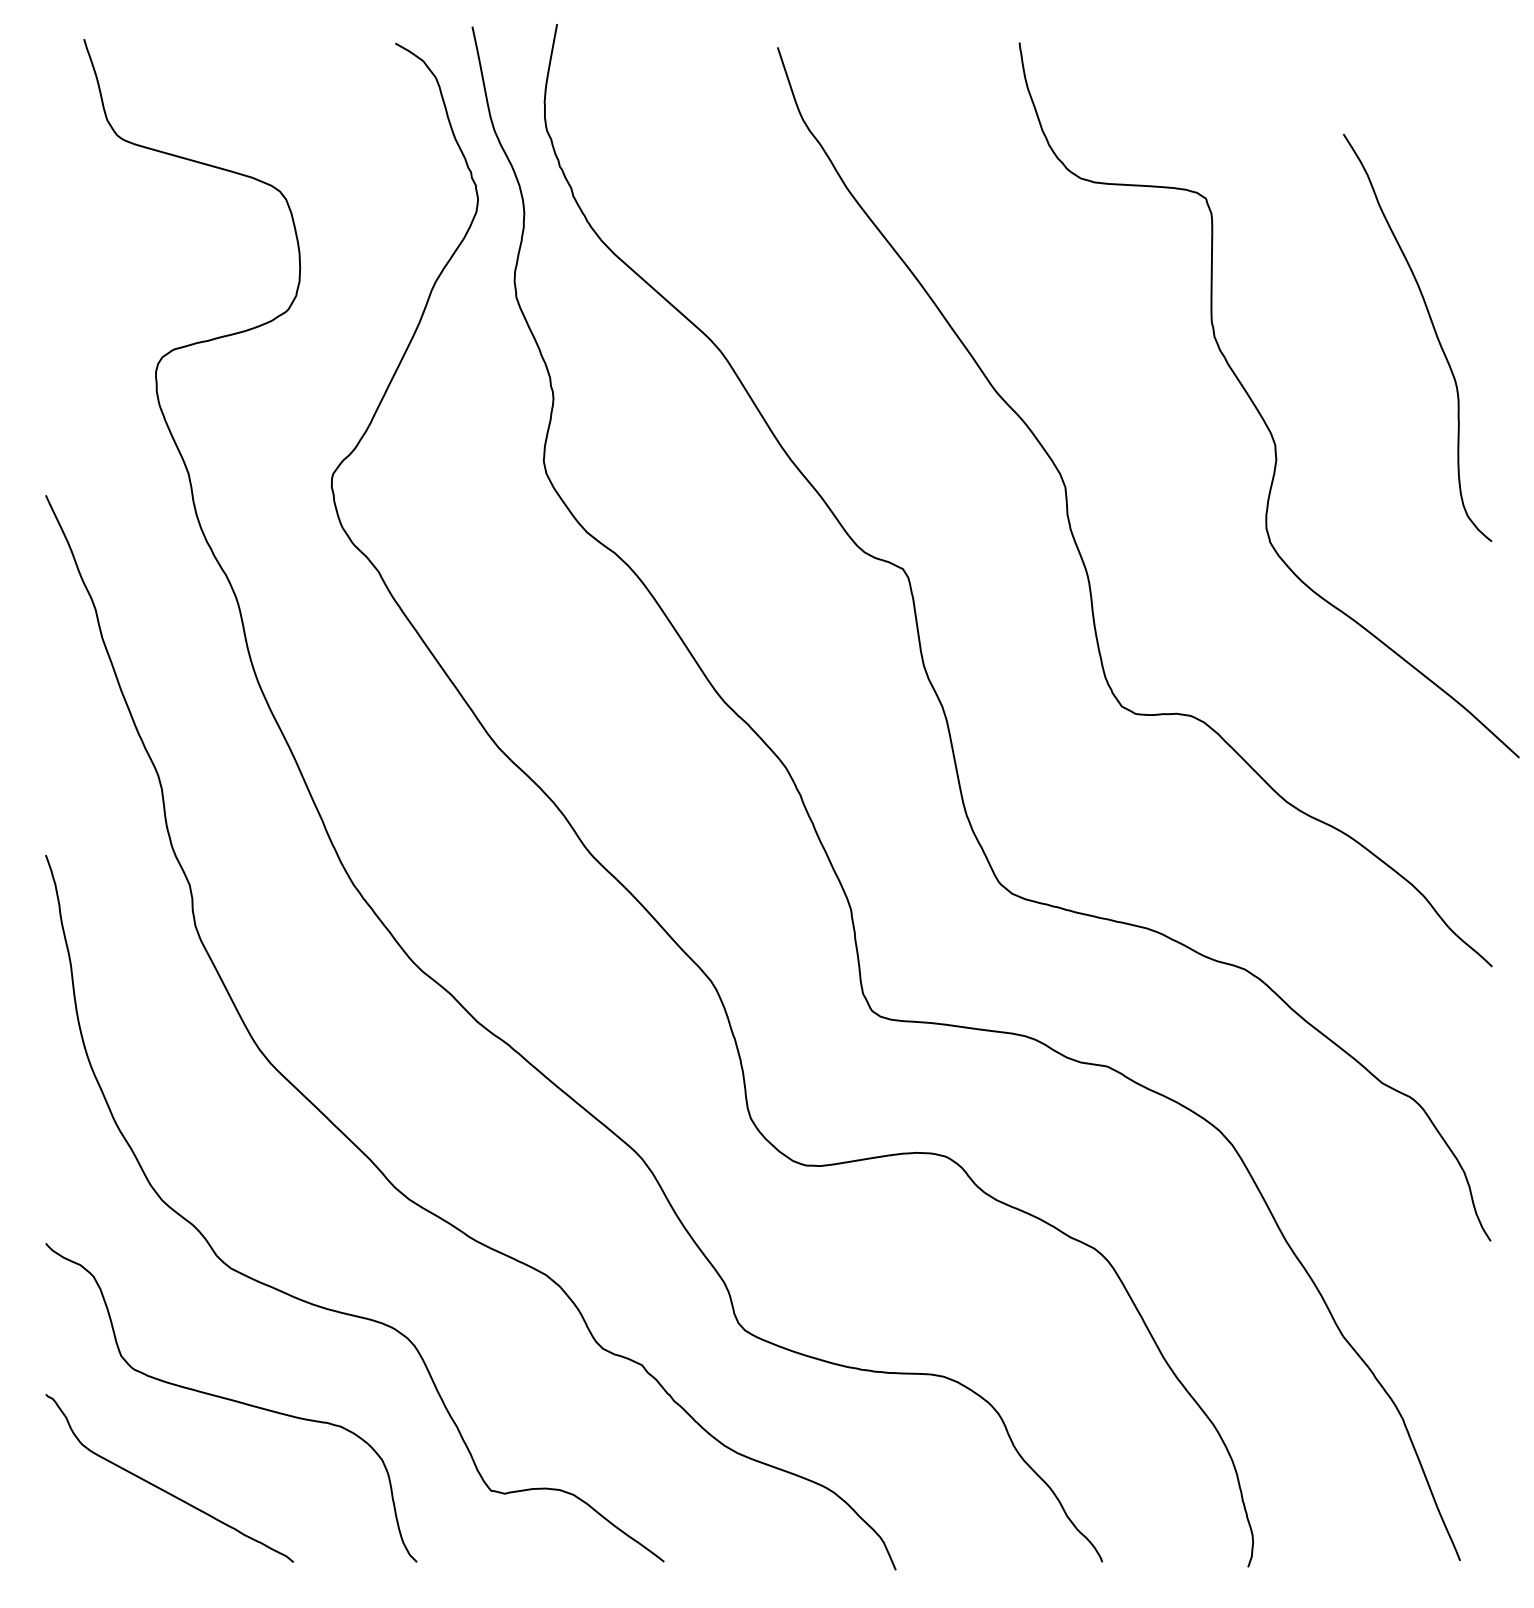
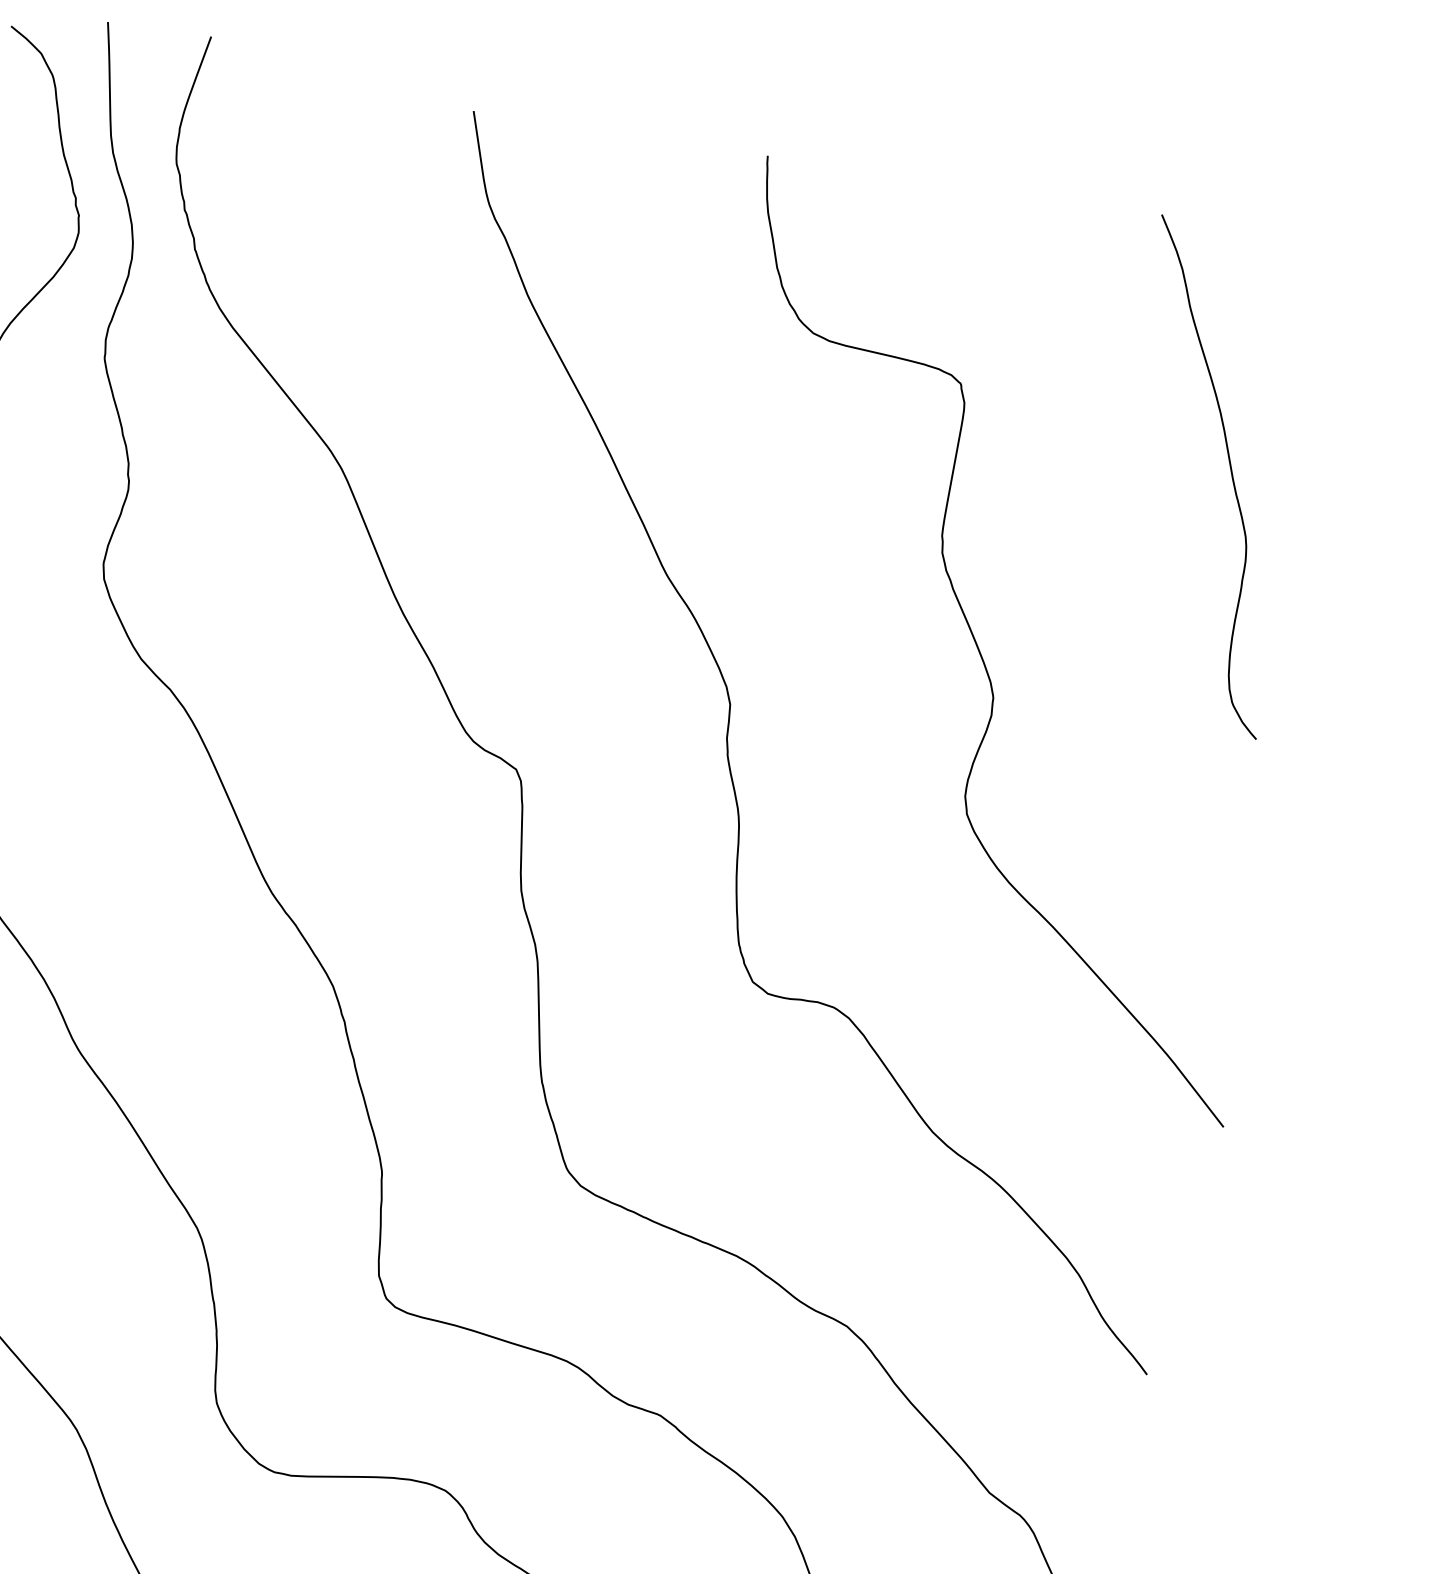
curve: (1434, 332) -> (1230, 474), moved

